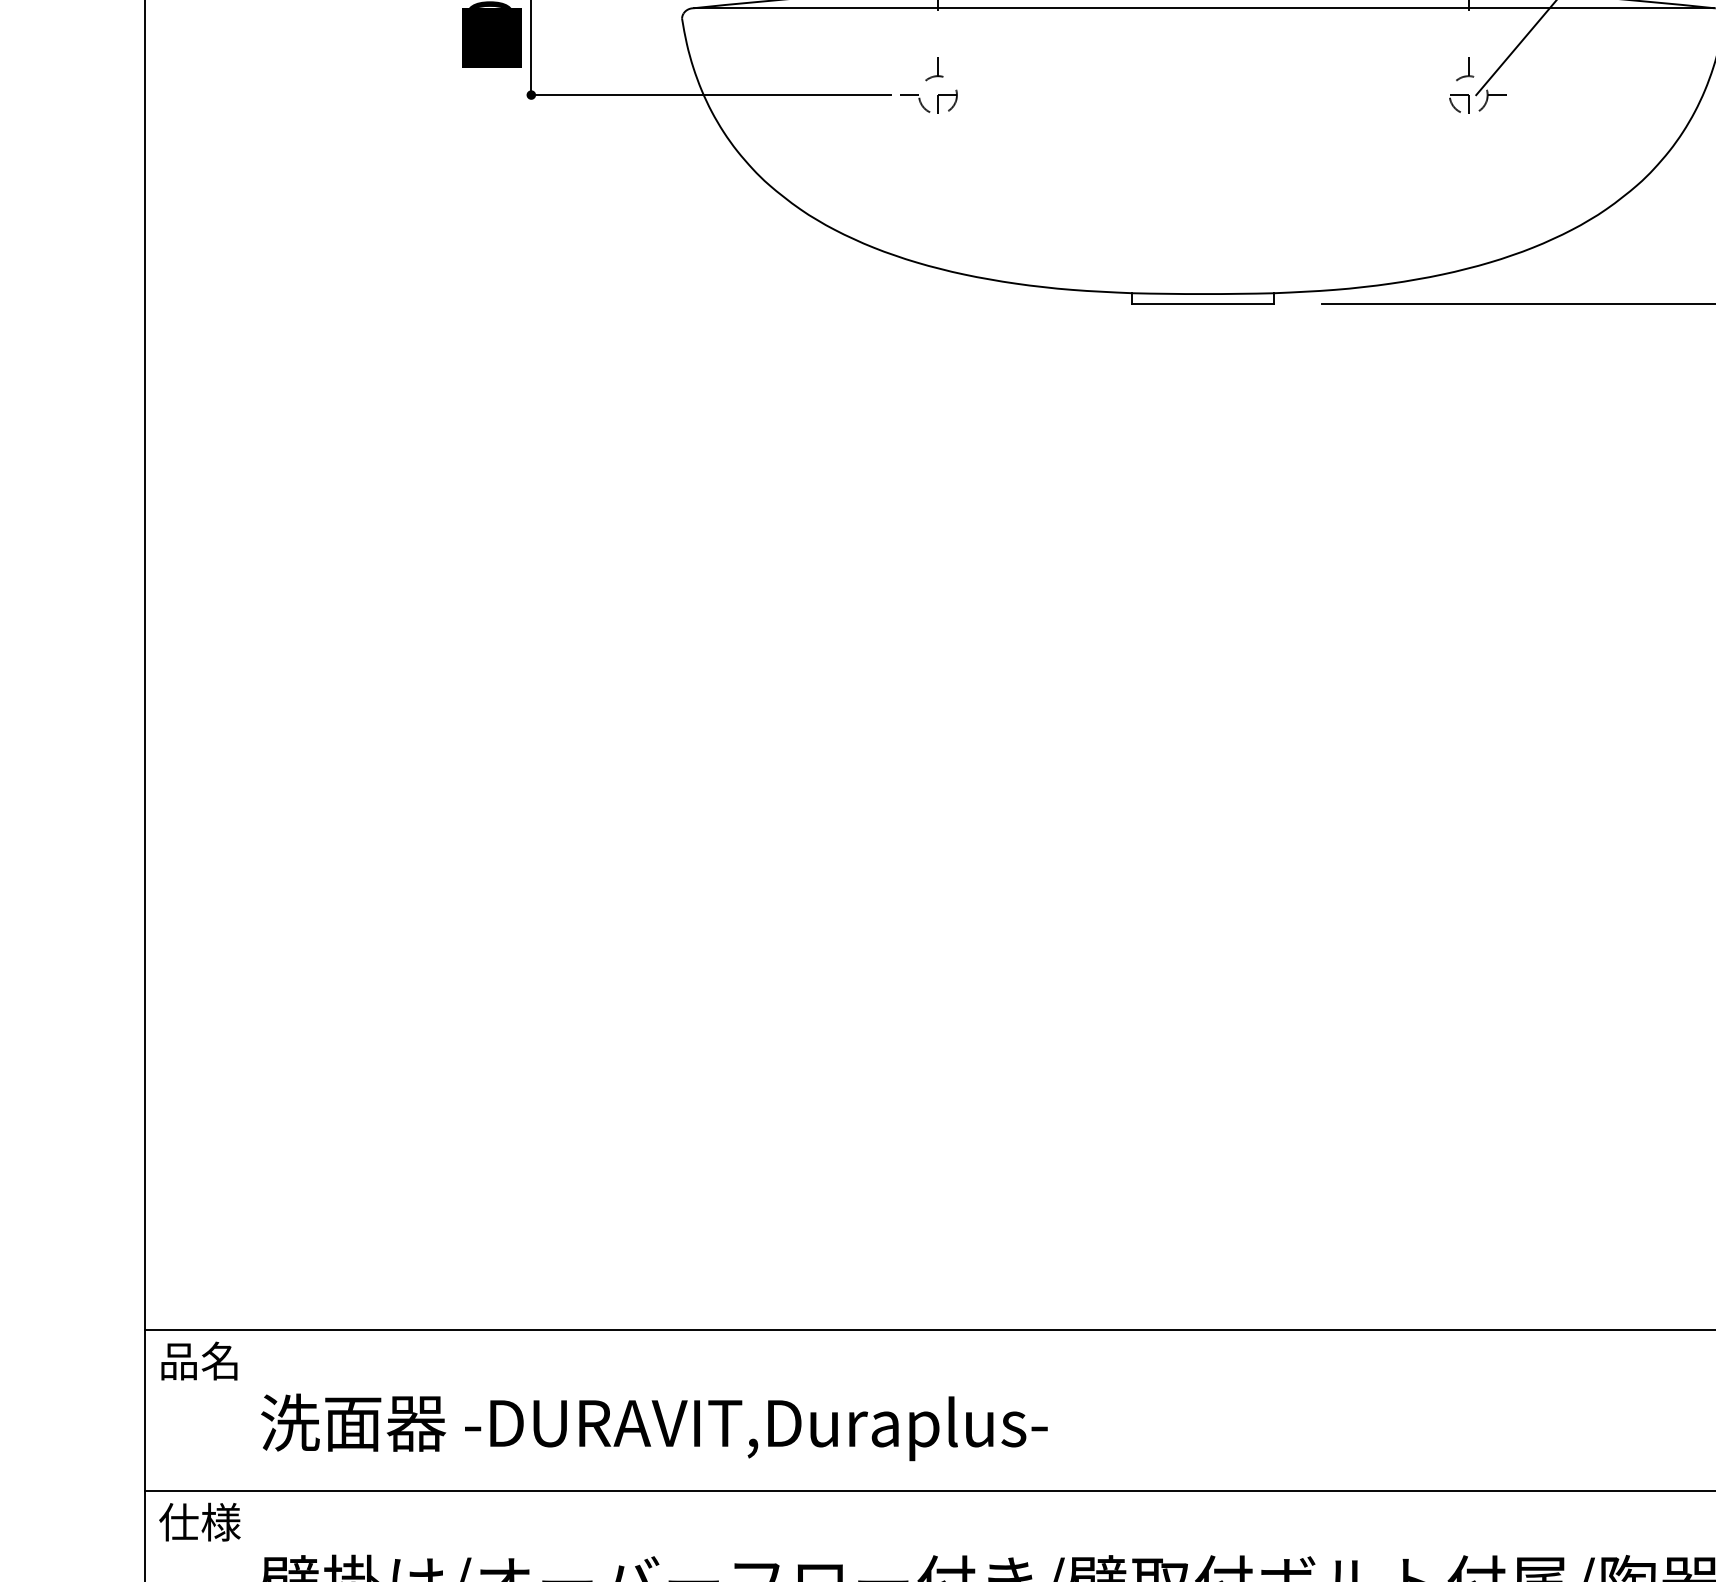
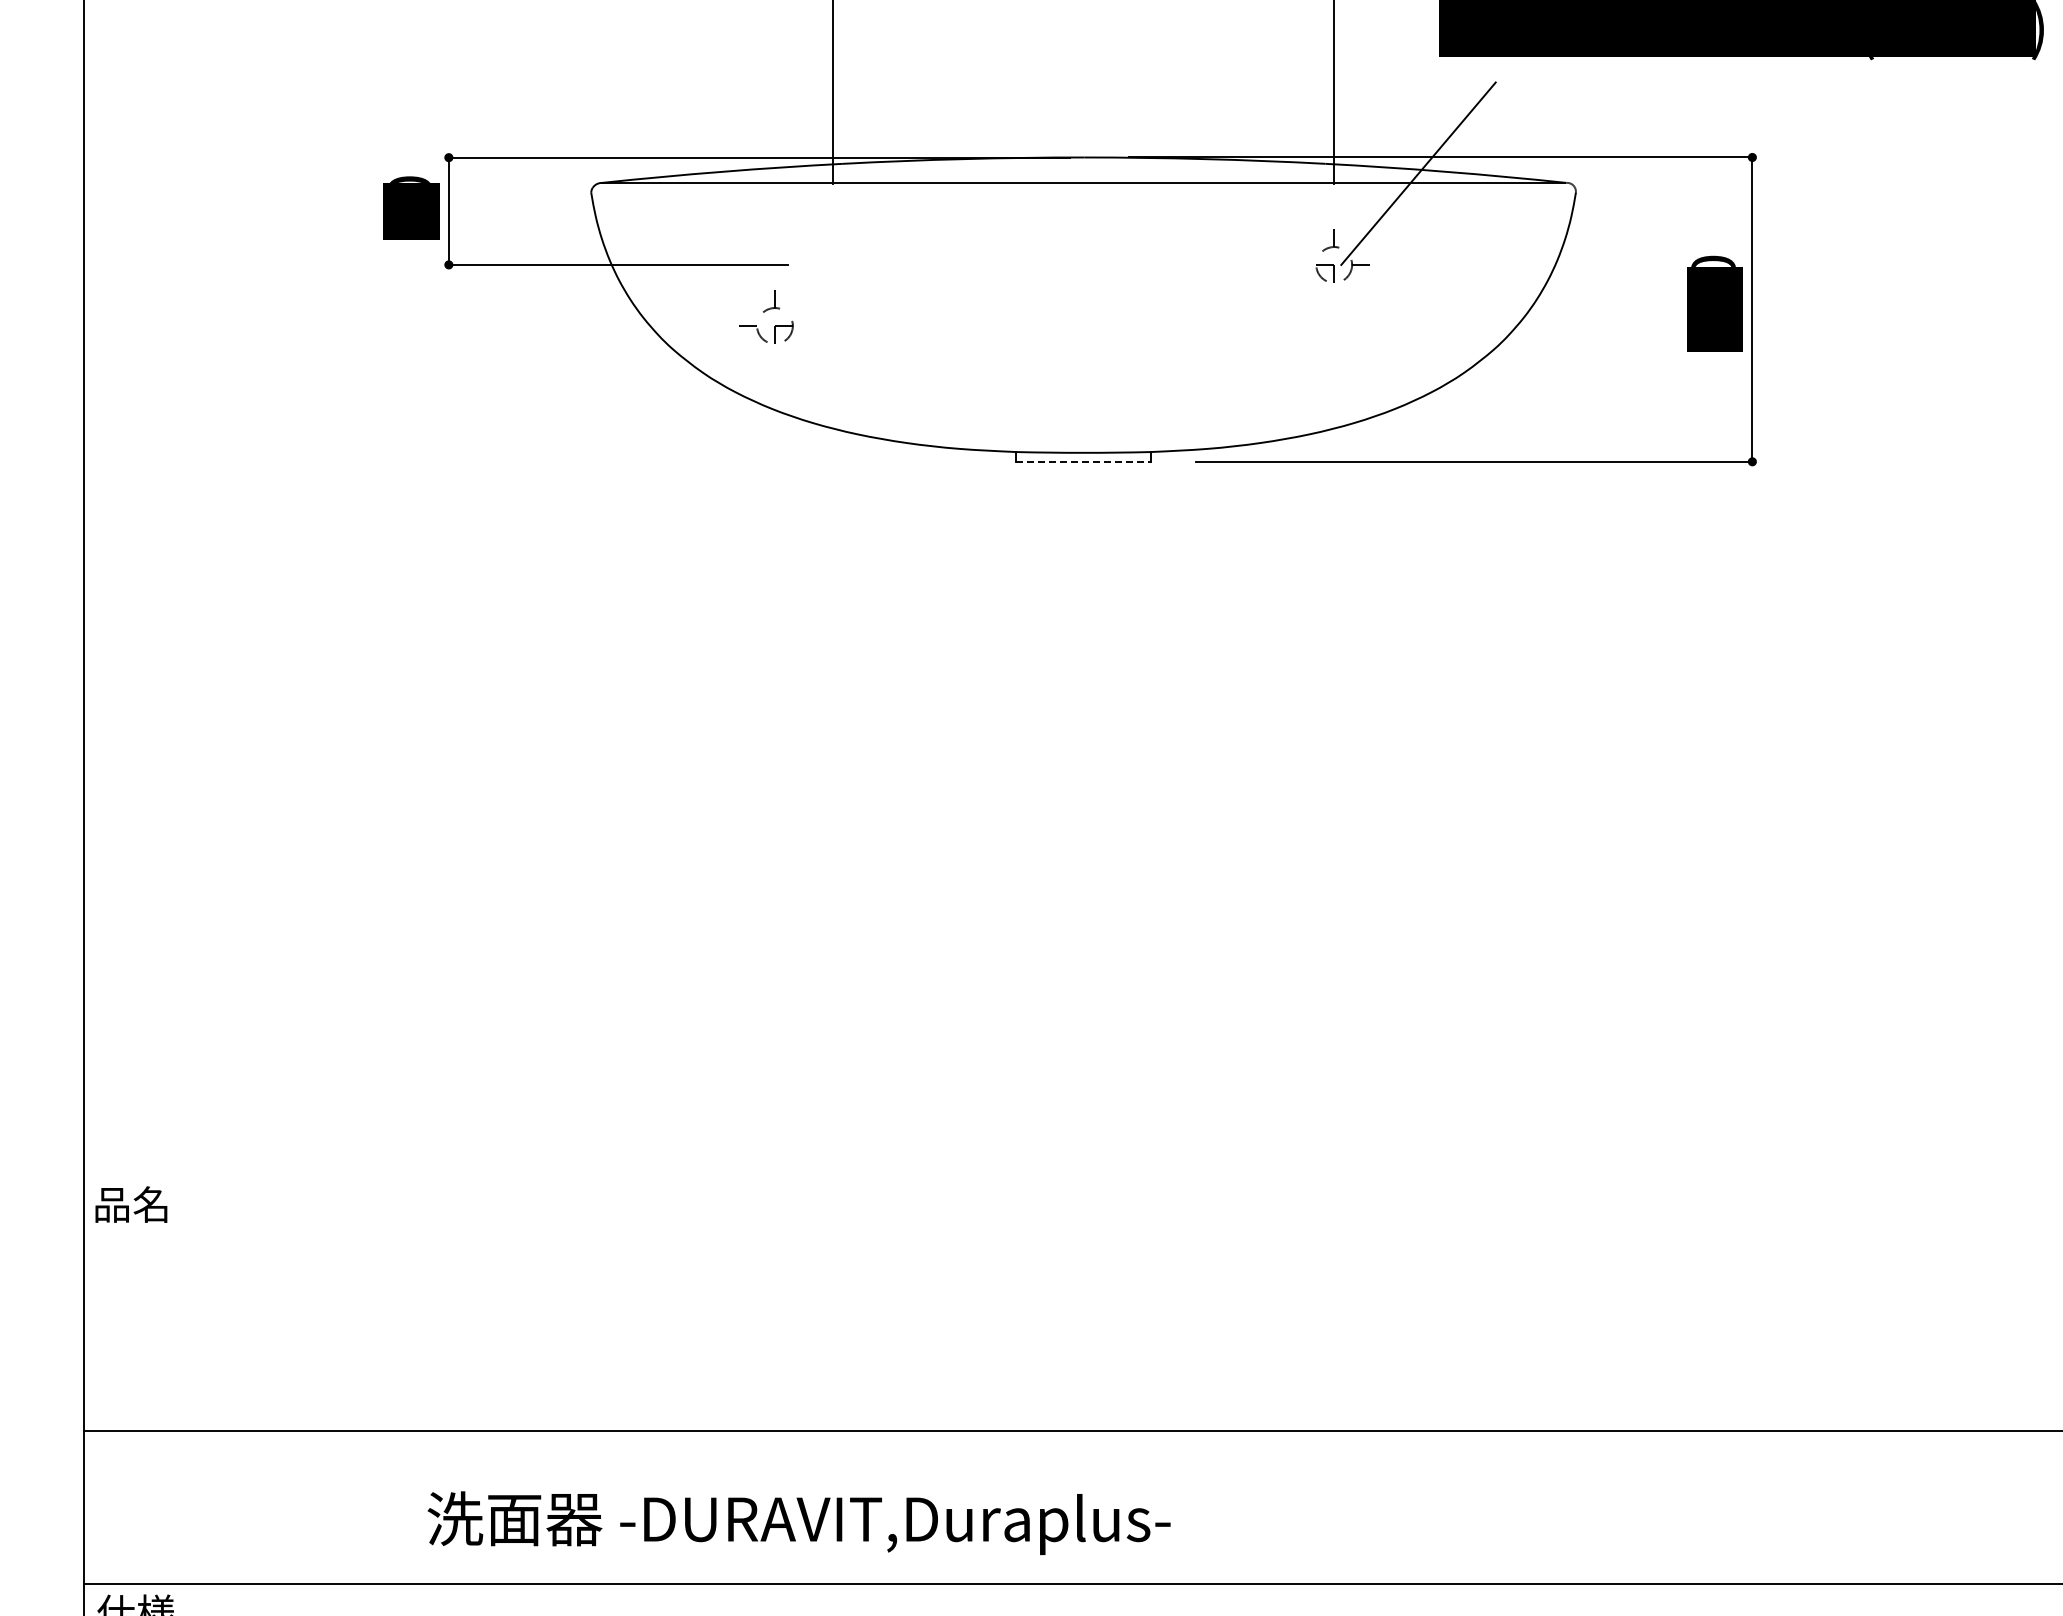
part: (929, 85) -> (766, 316), moved
line: (1204, 303) -> (1084, 461), solid -> dashed
text: (199, 1360) -> (131, 1204), moved
text: (653, 1426) -> (798, 1522), moved

